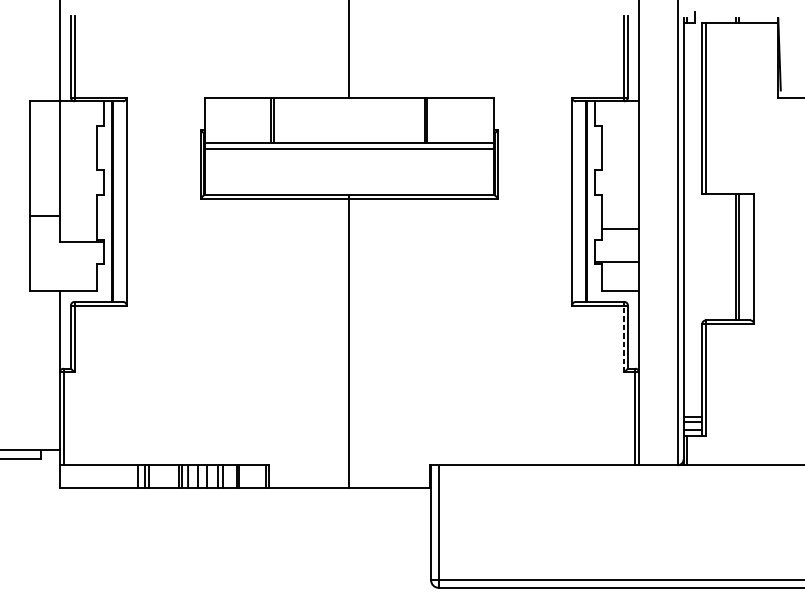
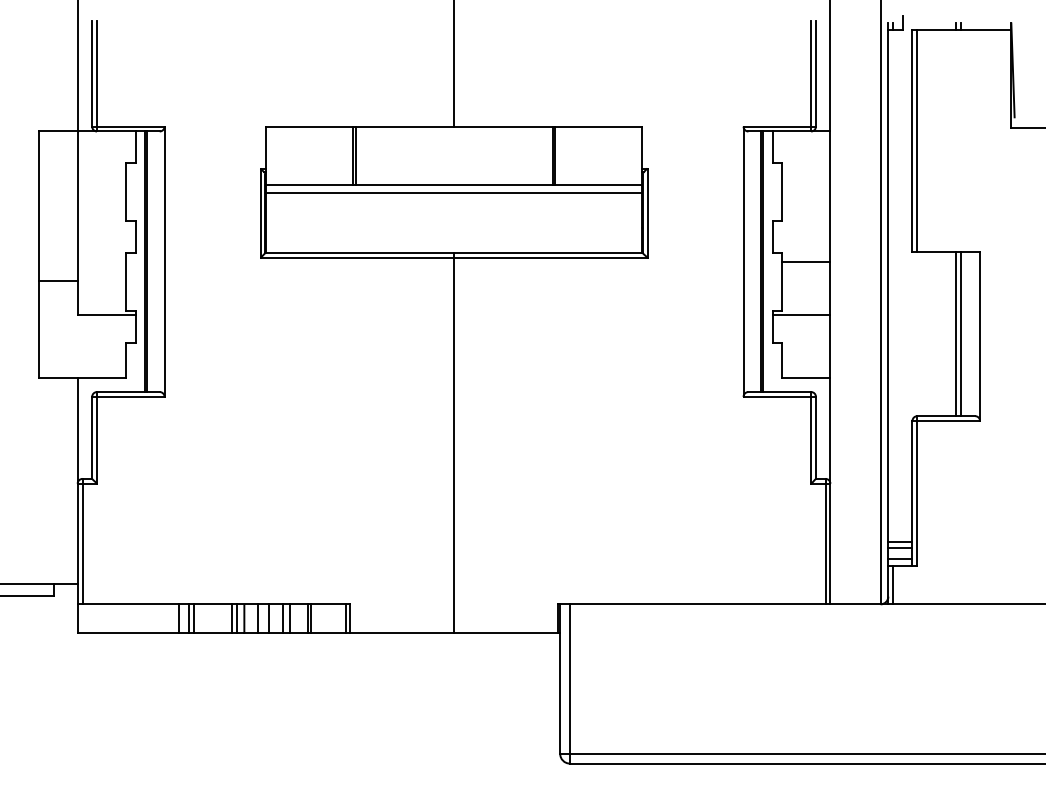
line: (620, 228) -> (806, 261), moved
line: (616, 261) -> (801, 314), moved
line: (624, 338) -> (811, 439), dashed -> solid

